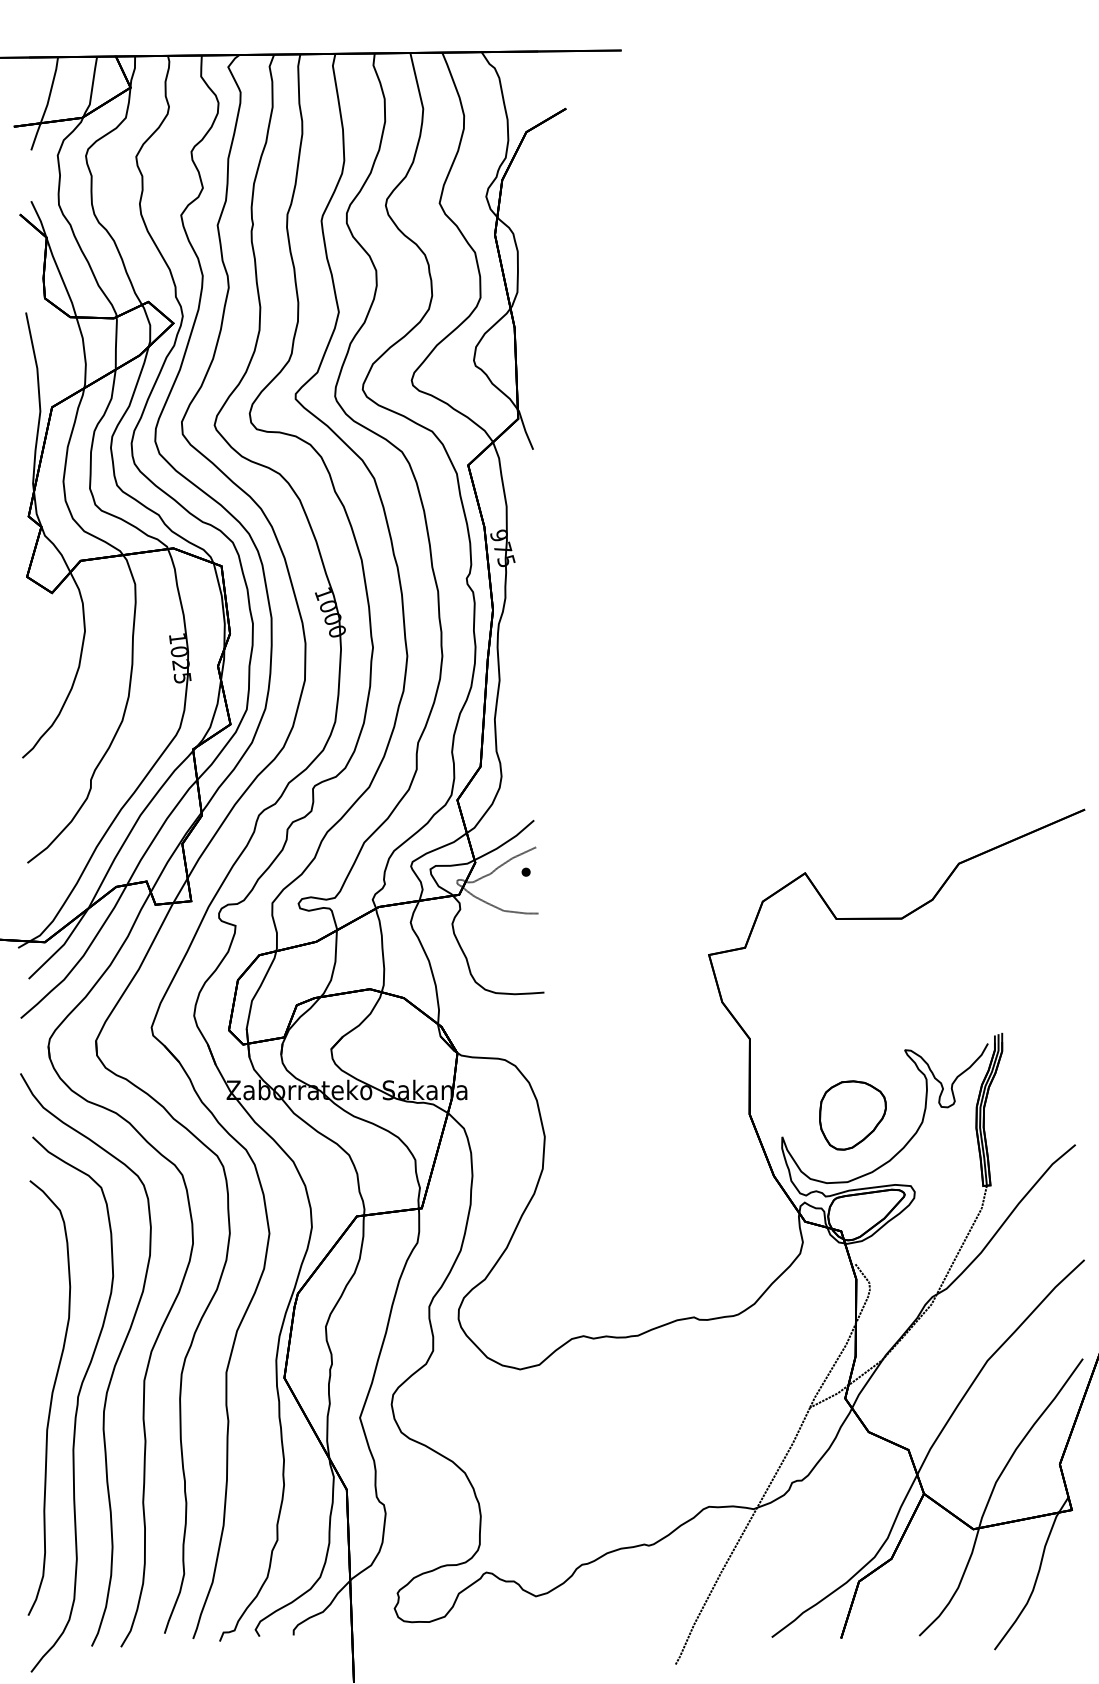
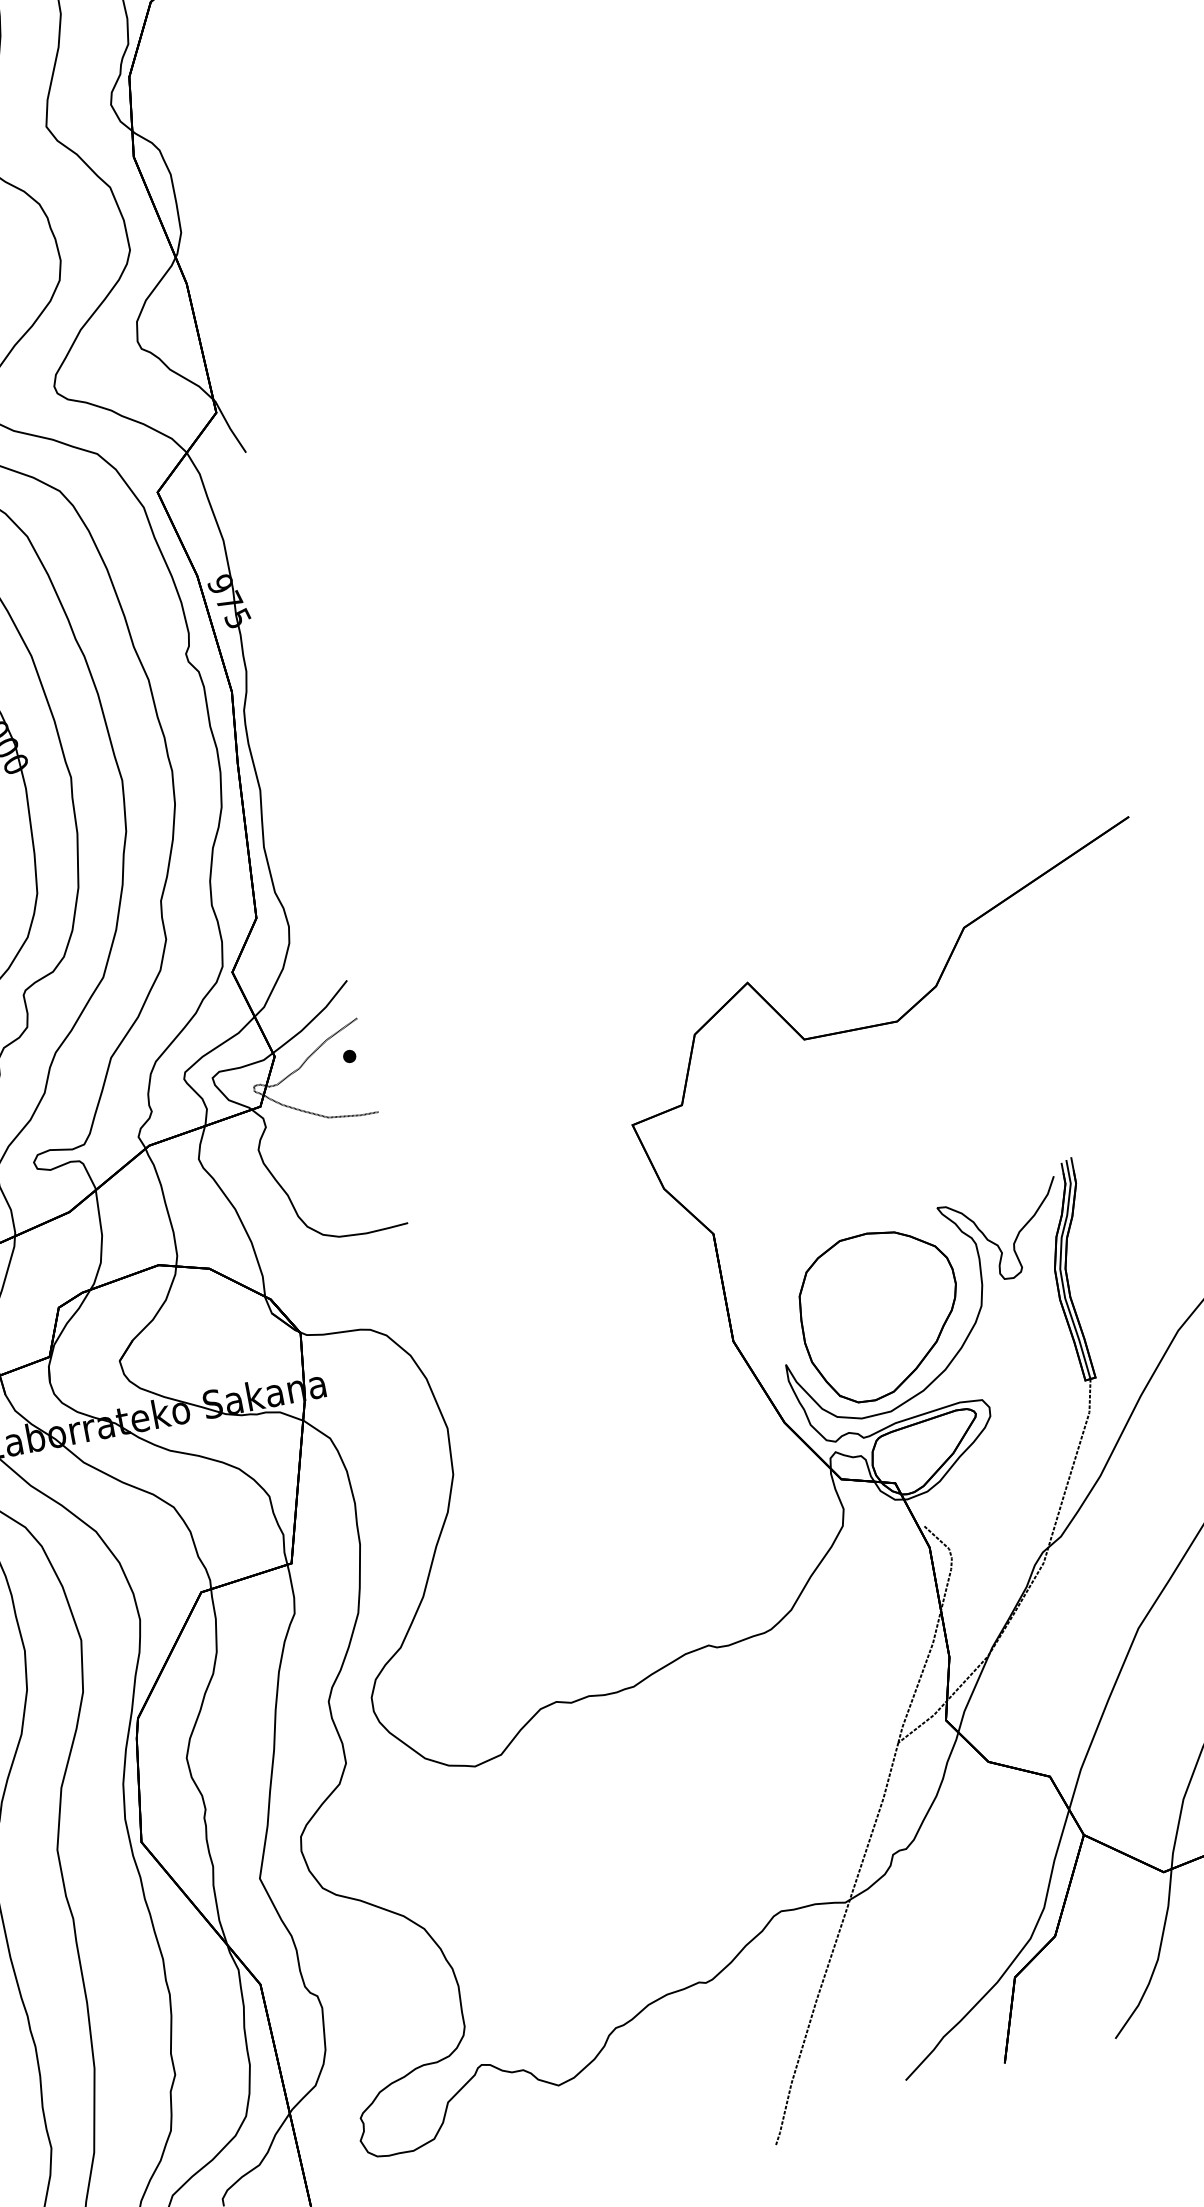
part: (852, 1115) -> (880, 1315), size x1.67

